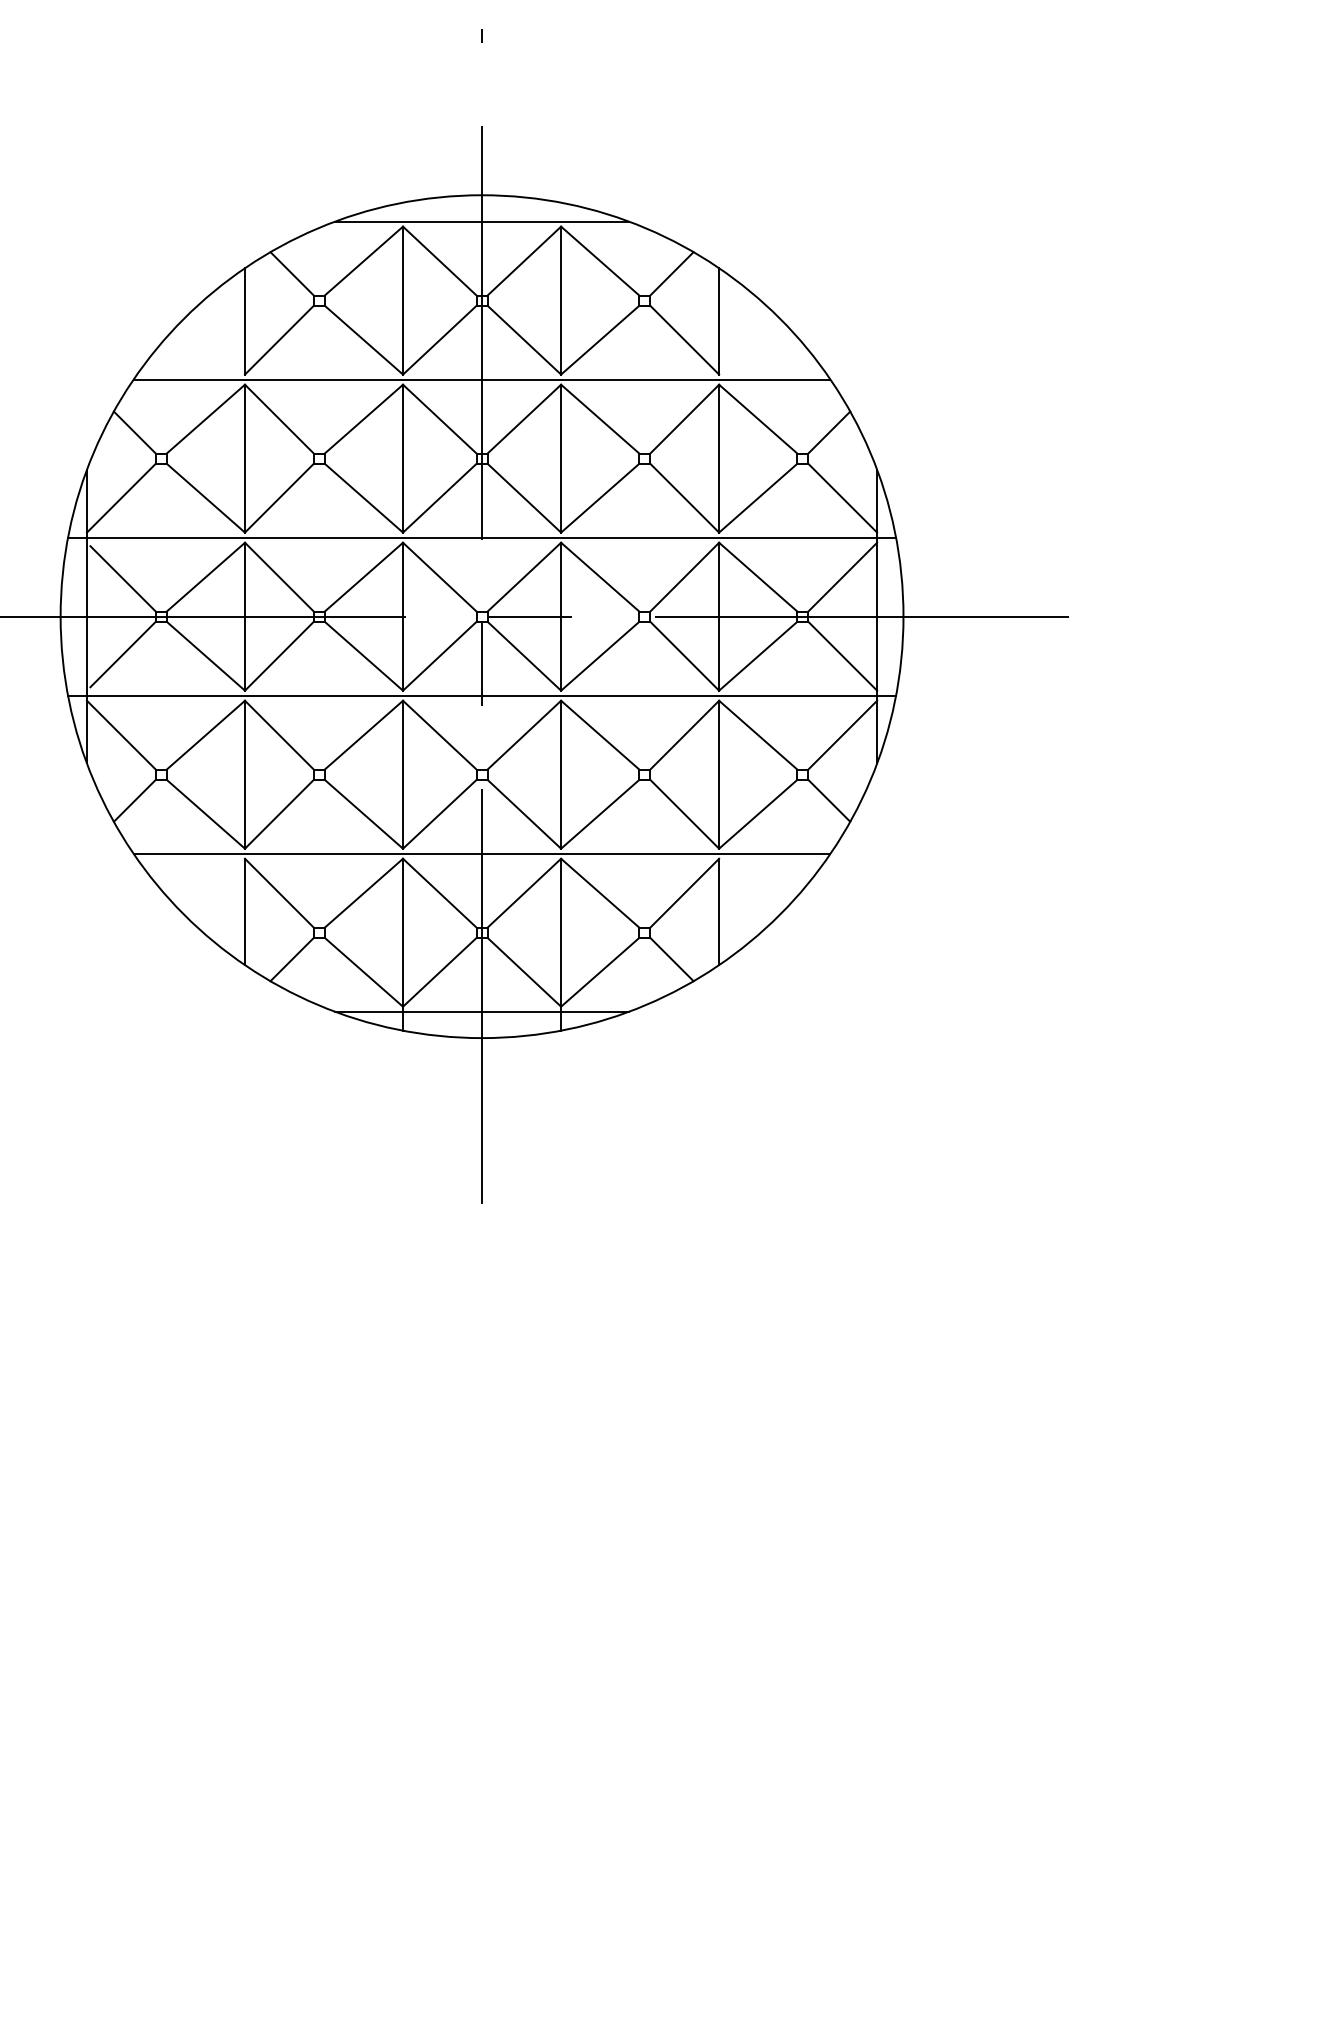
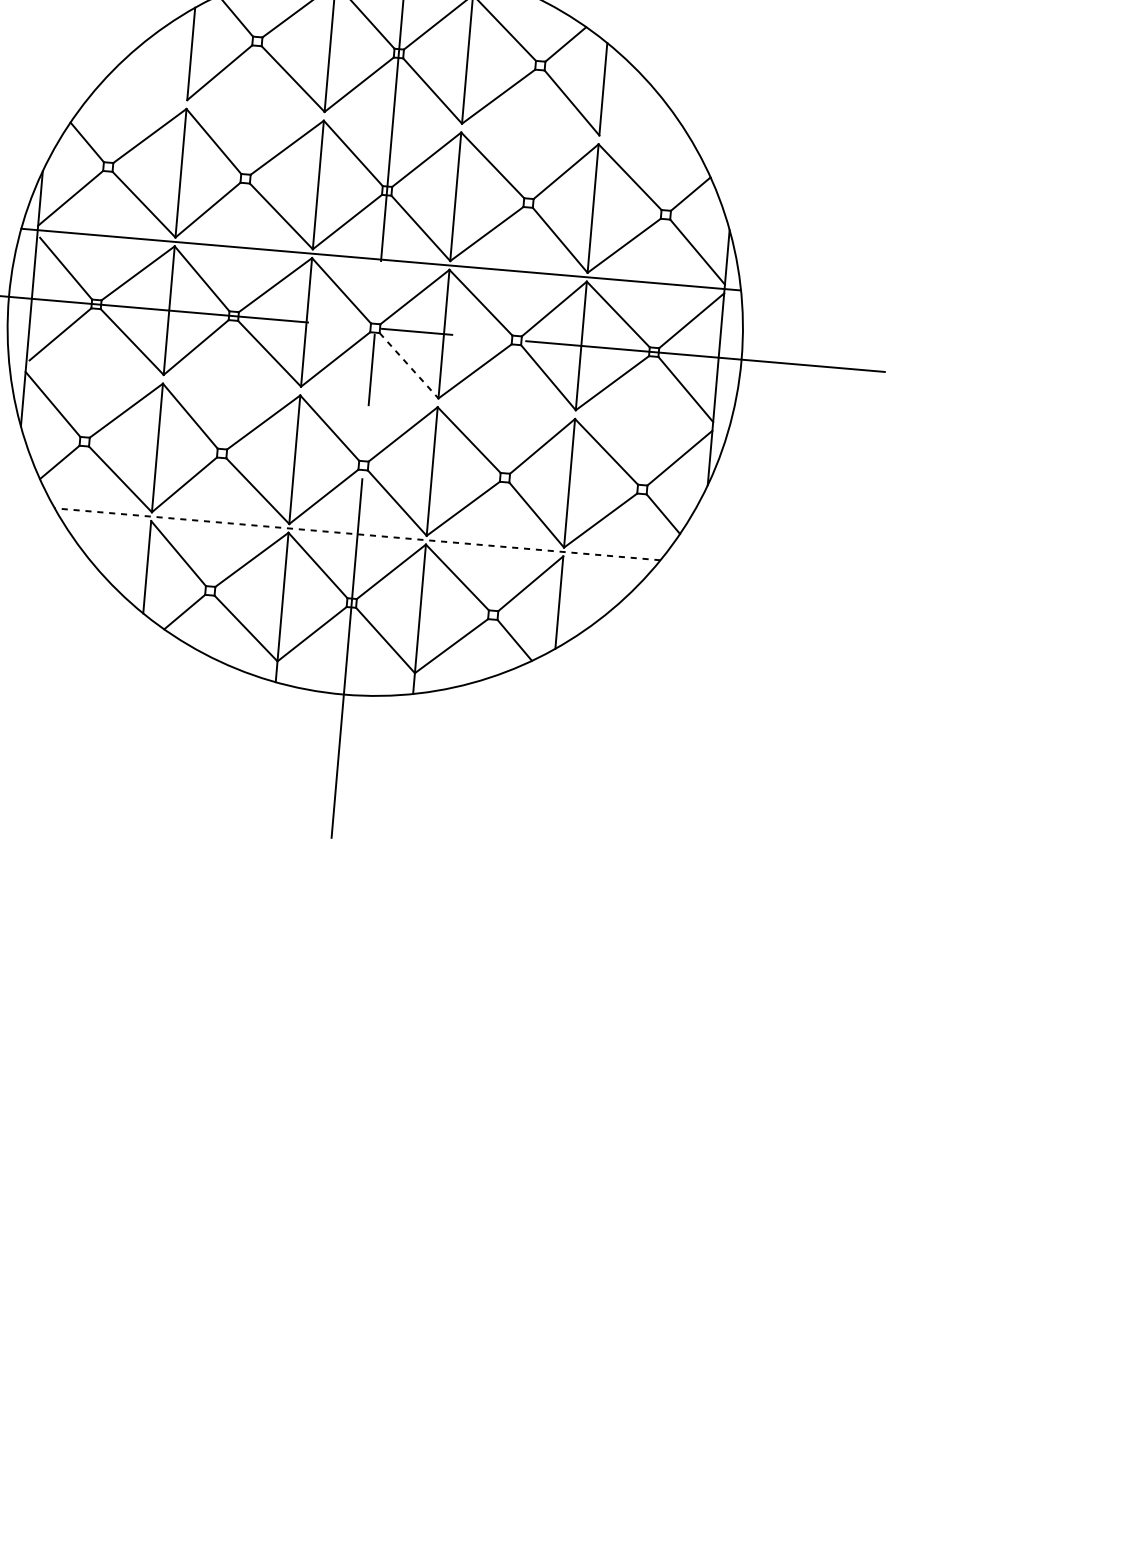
line: (481, 379) -> (392, 122), removed
line: (524, 656) -> (409, 366), solid -> dashed
line: (481, 695) -> (368, 396), removed
line: (481, 853) -> (357, 534), solid -> dashed
line: (481, 1011) -> (345, 671), removed

